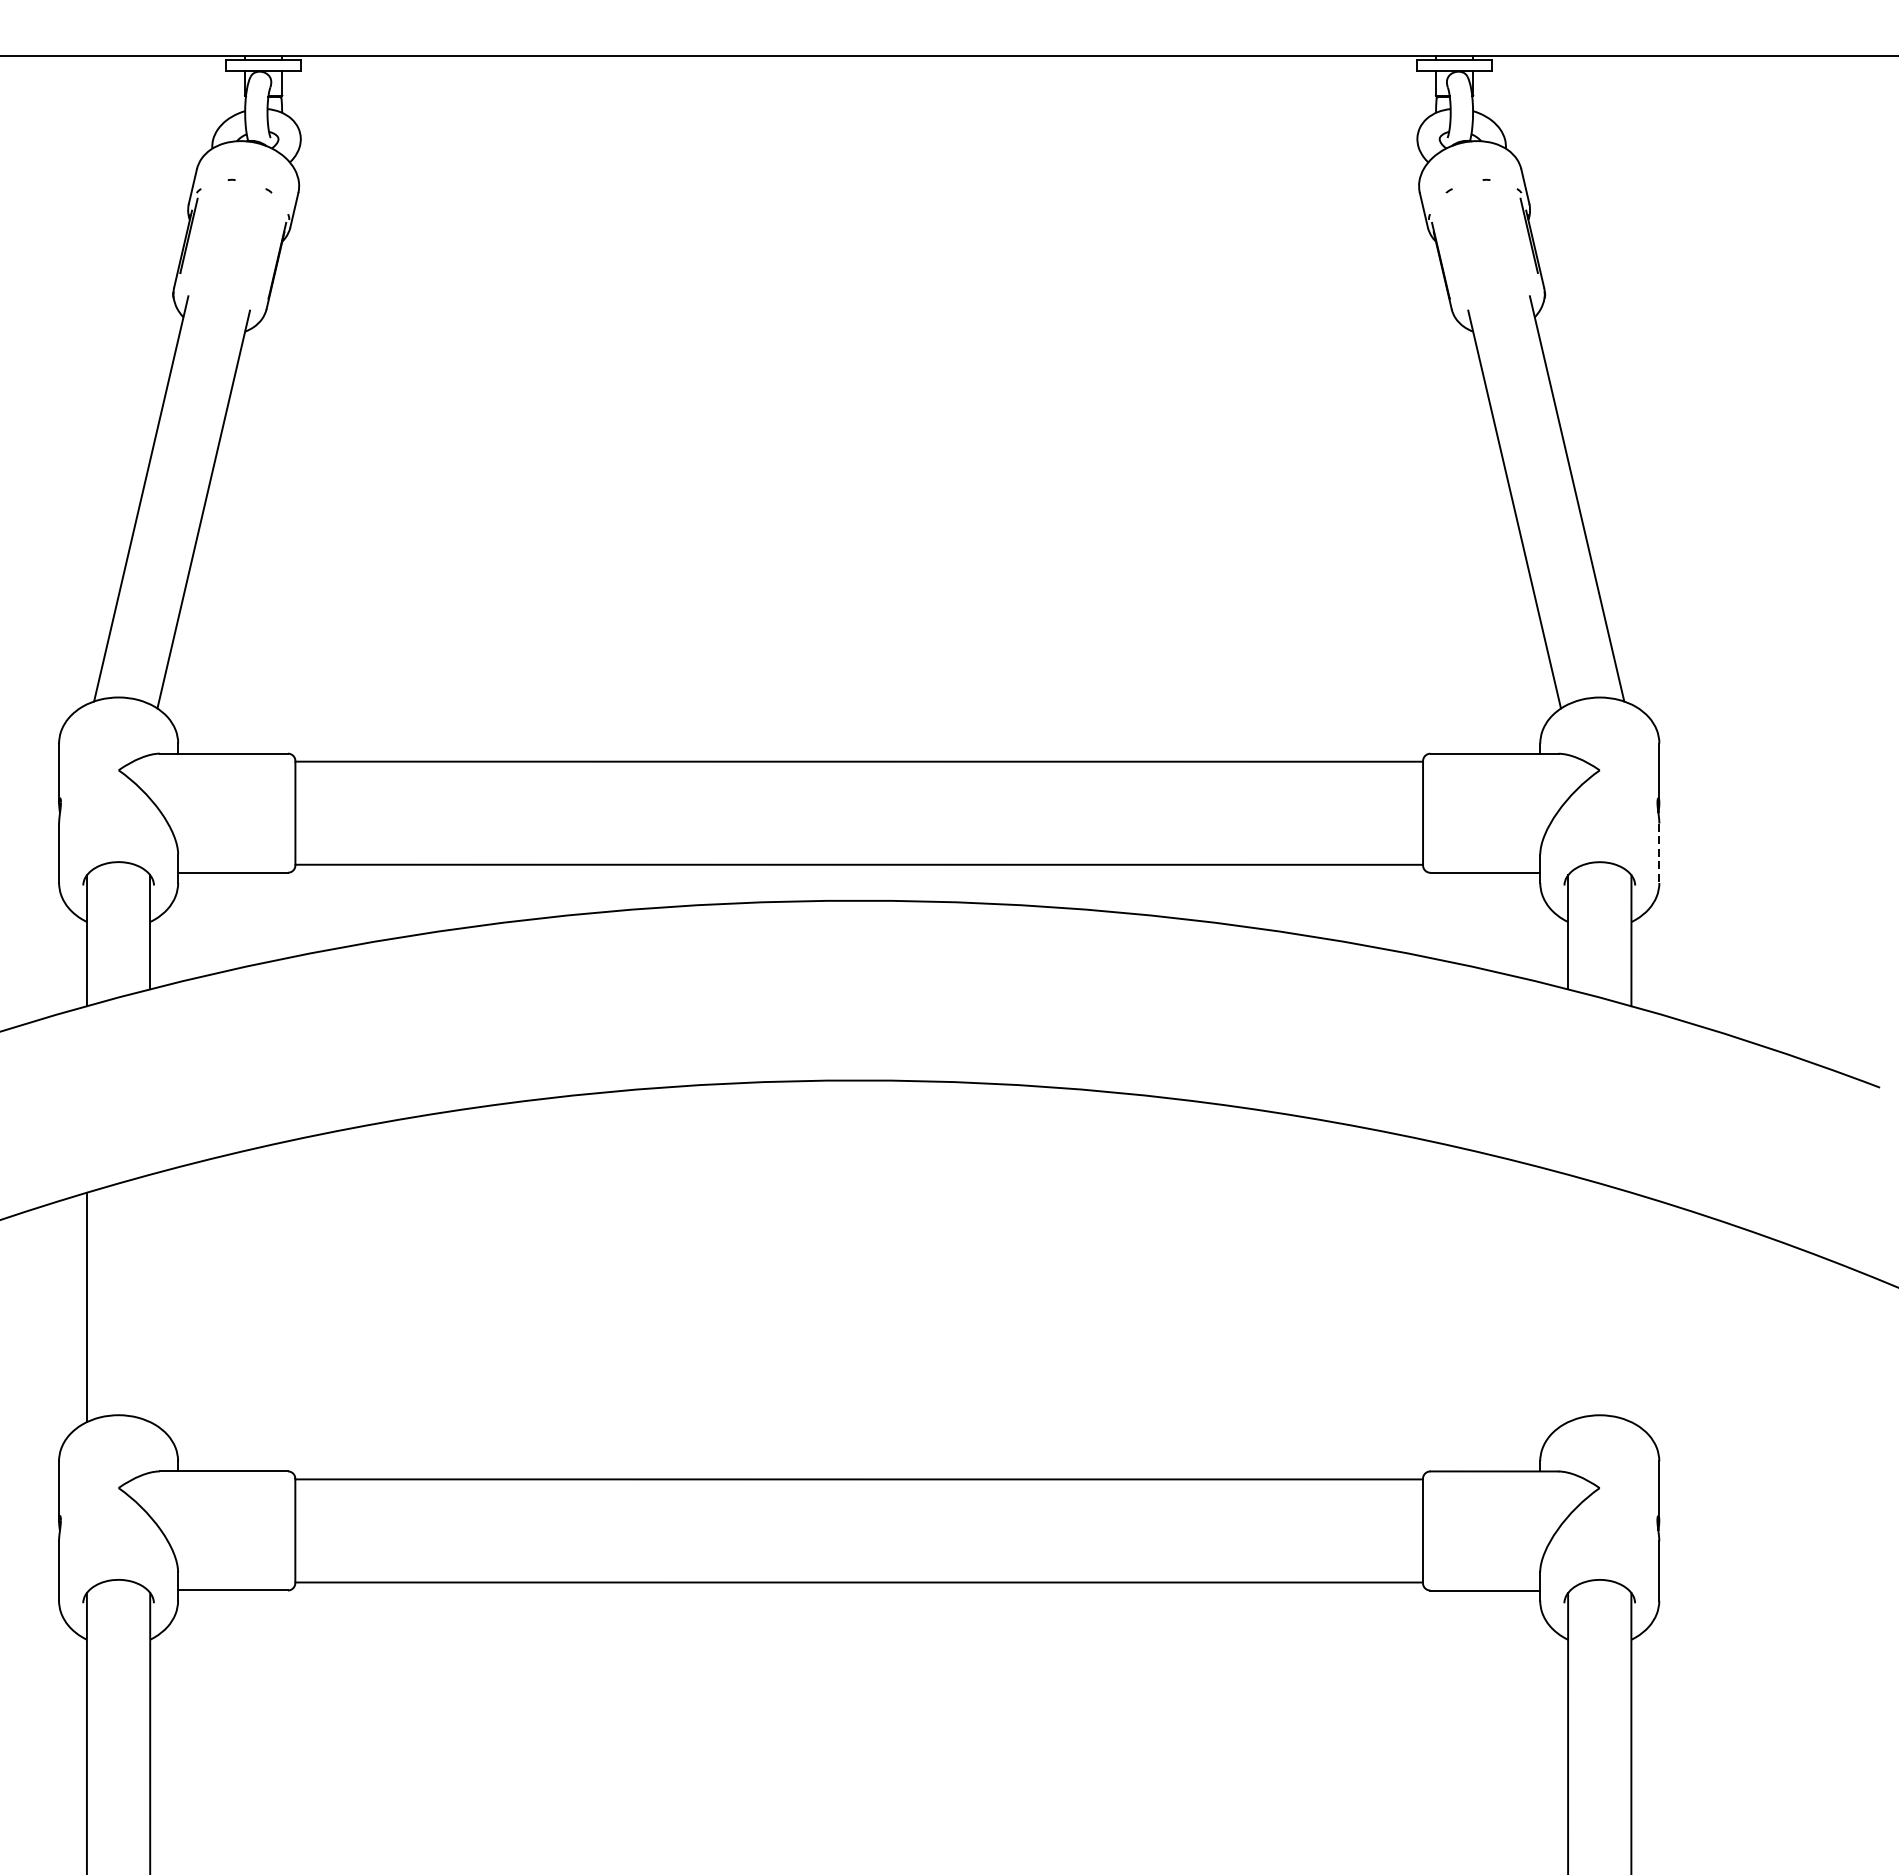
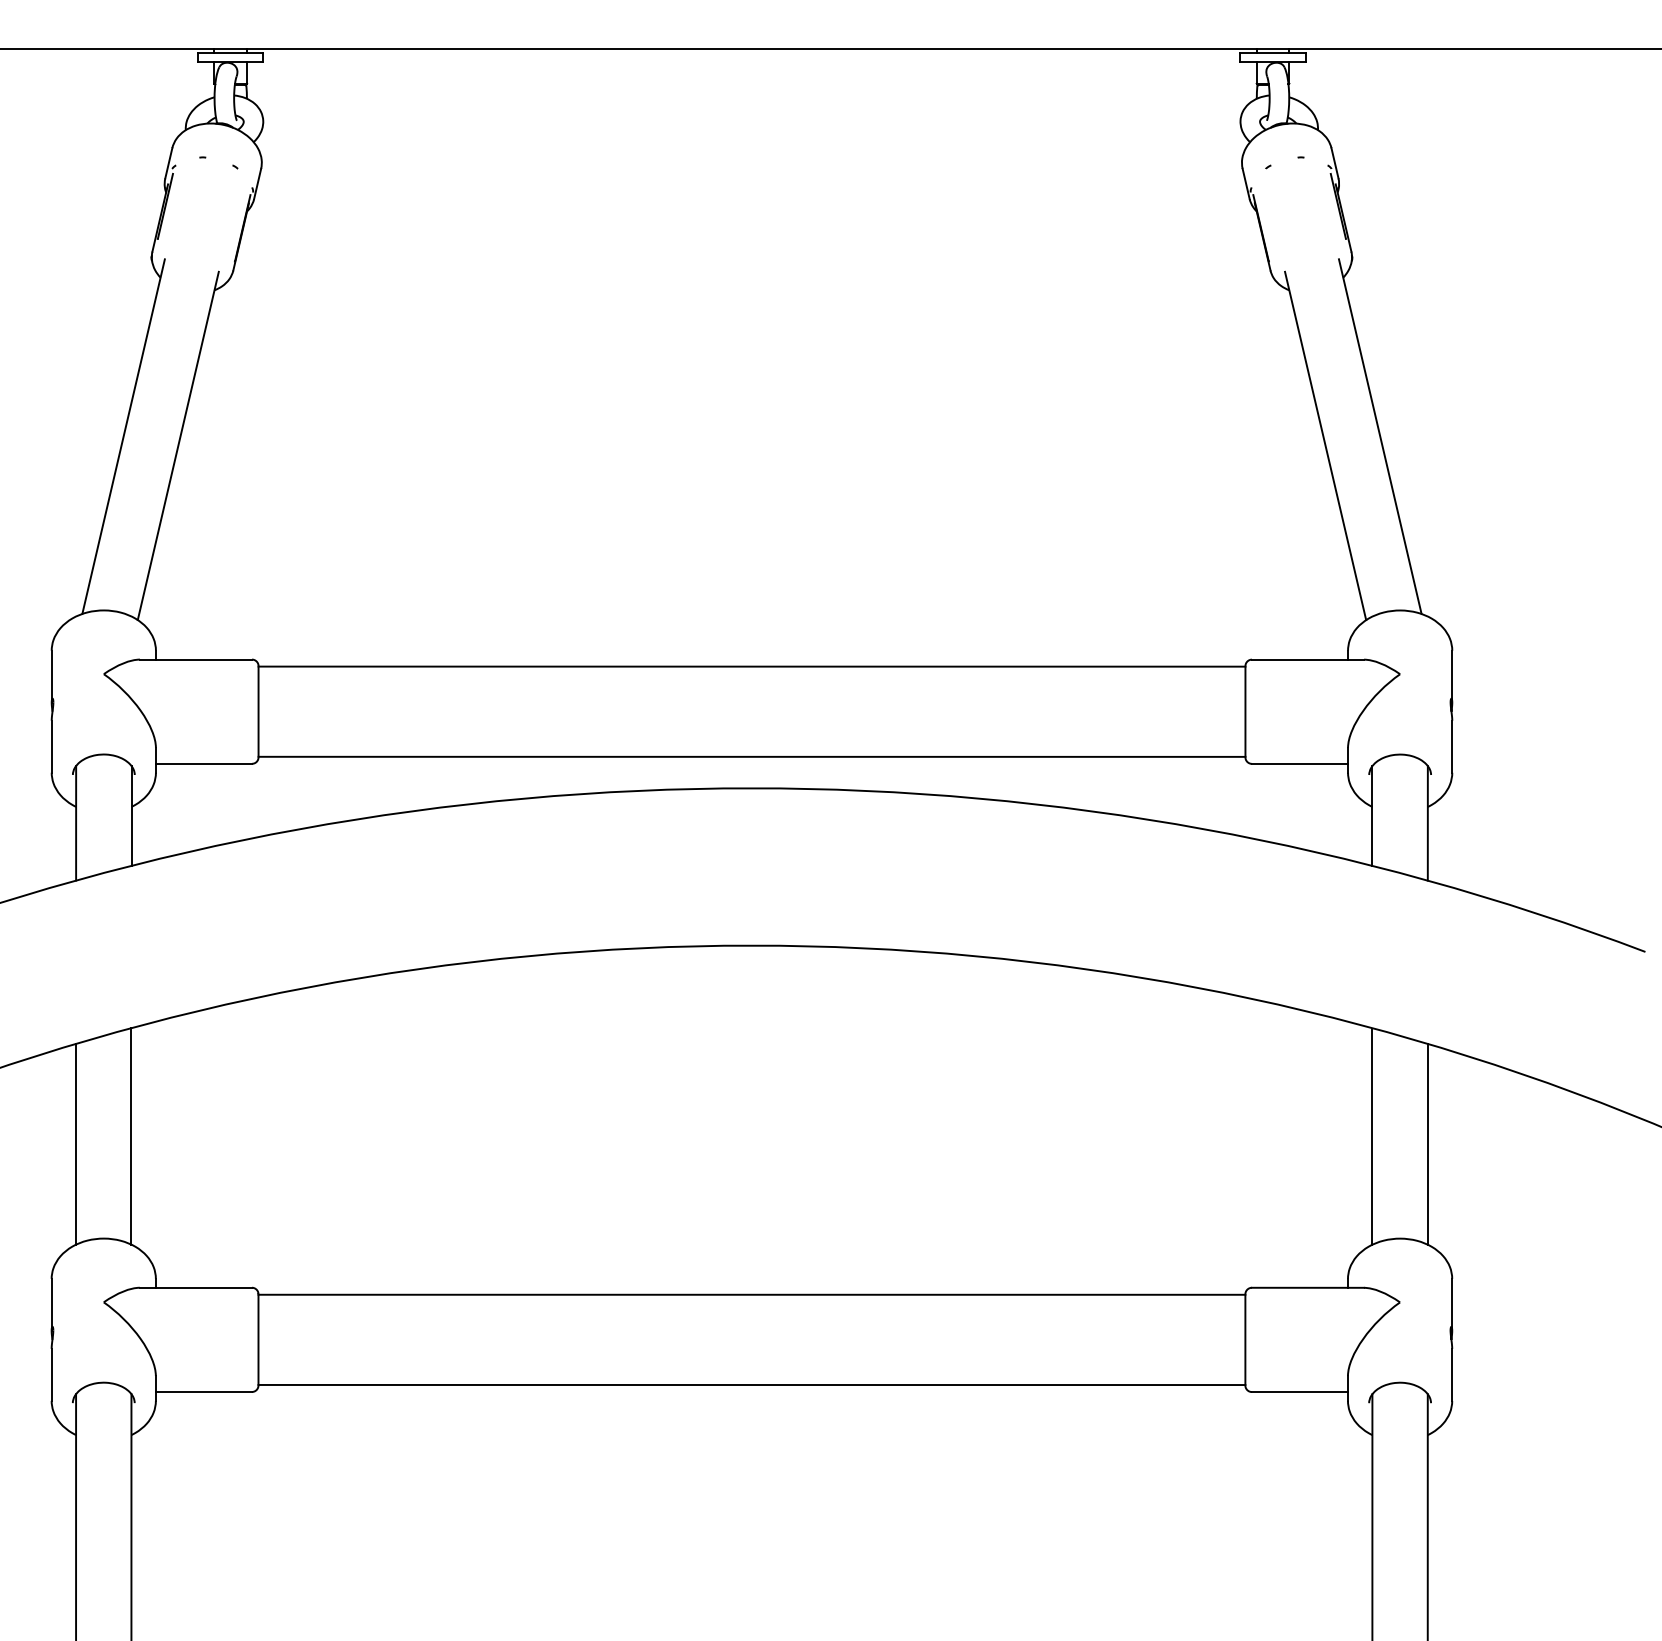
line: (1659, 852) -> (1452, 746), dashed -> solid
line: (150, 1298) -> (131, 1136), added
line: (1568, 1298) -> (1372, 1136), added
line: (1631, 1307) -> (1427, 1144), added

